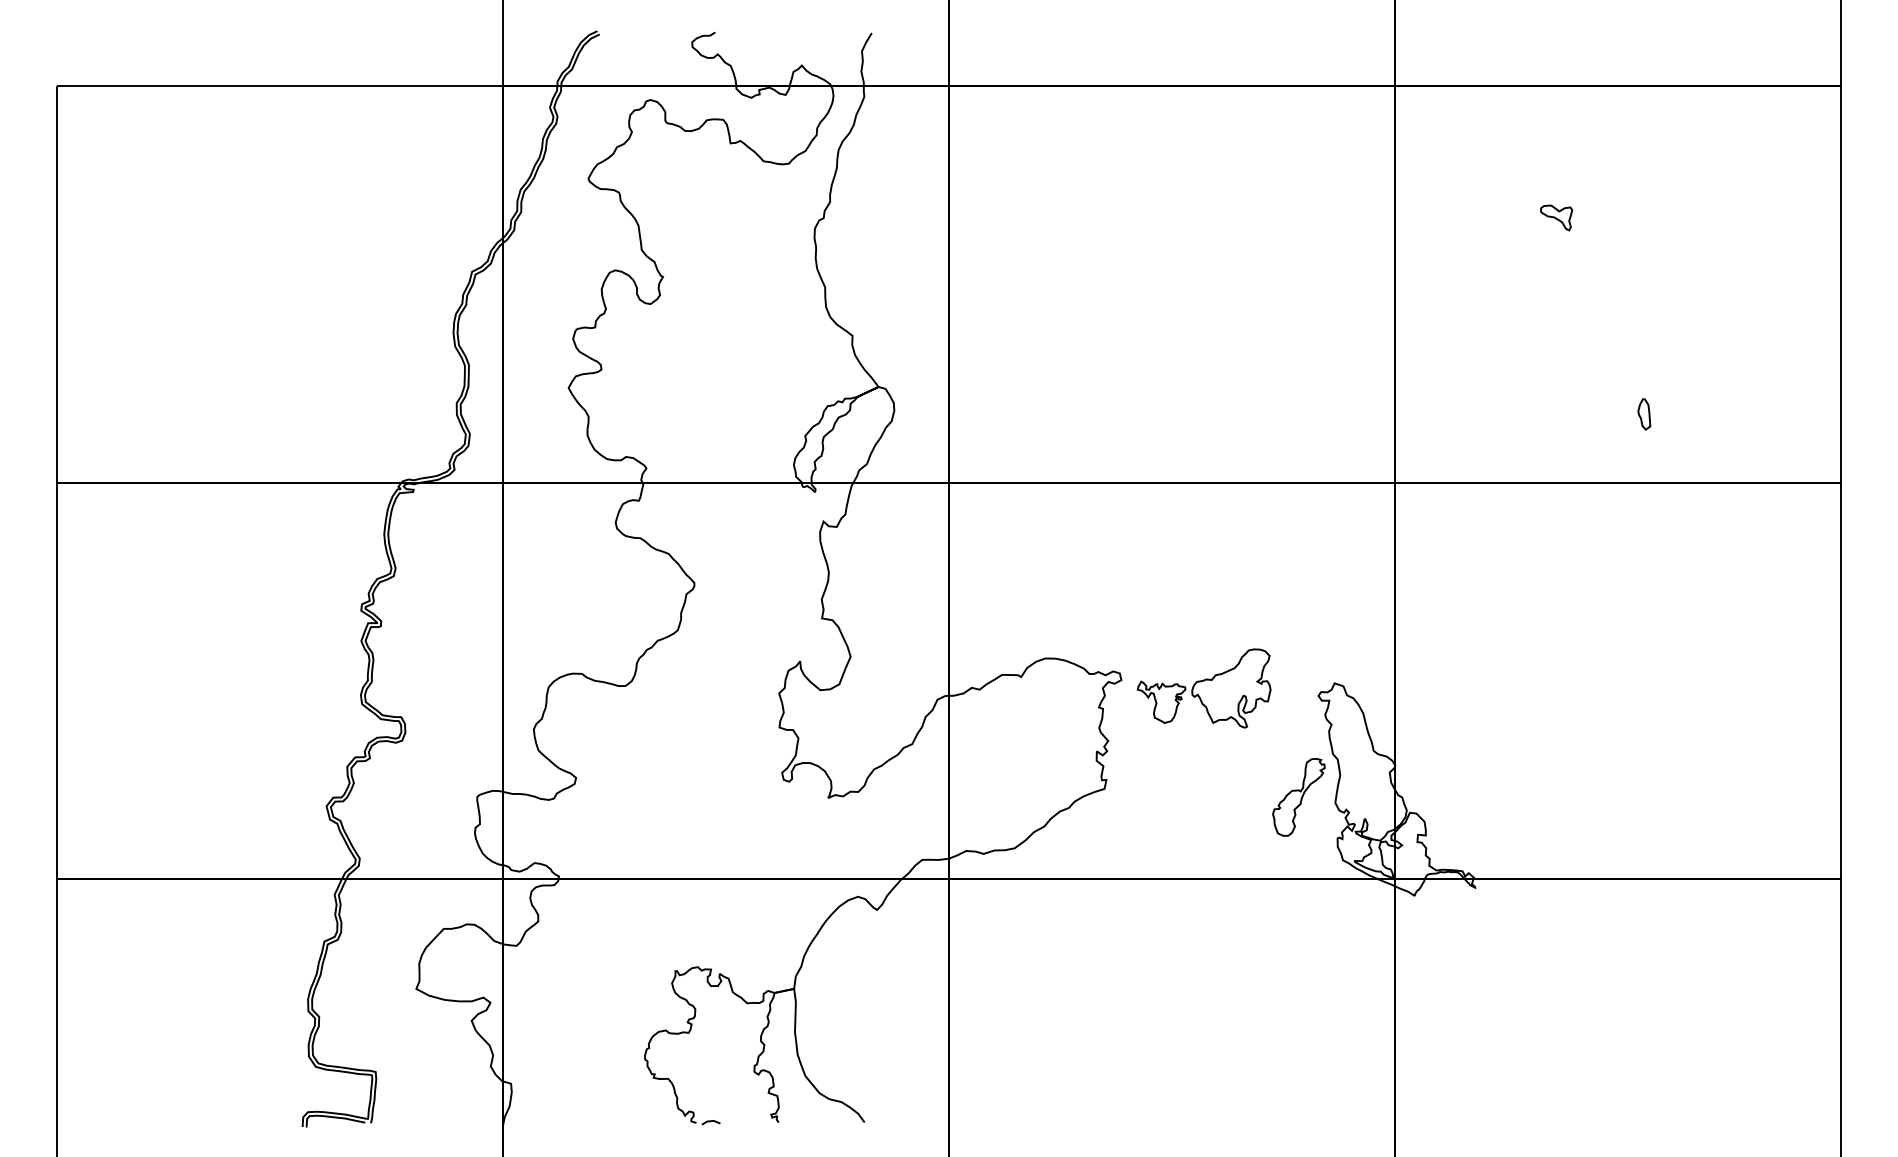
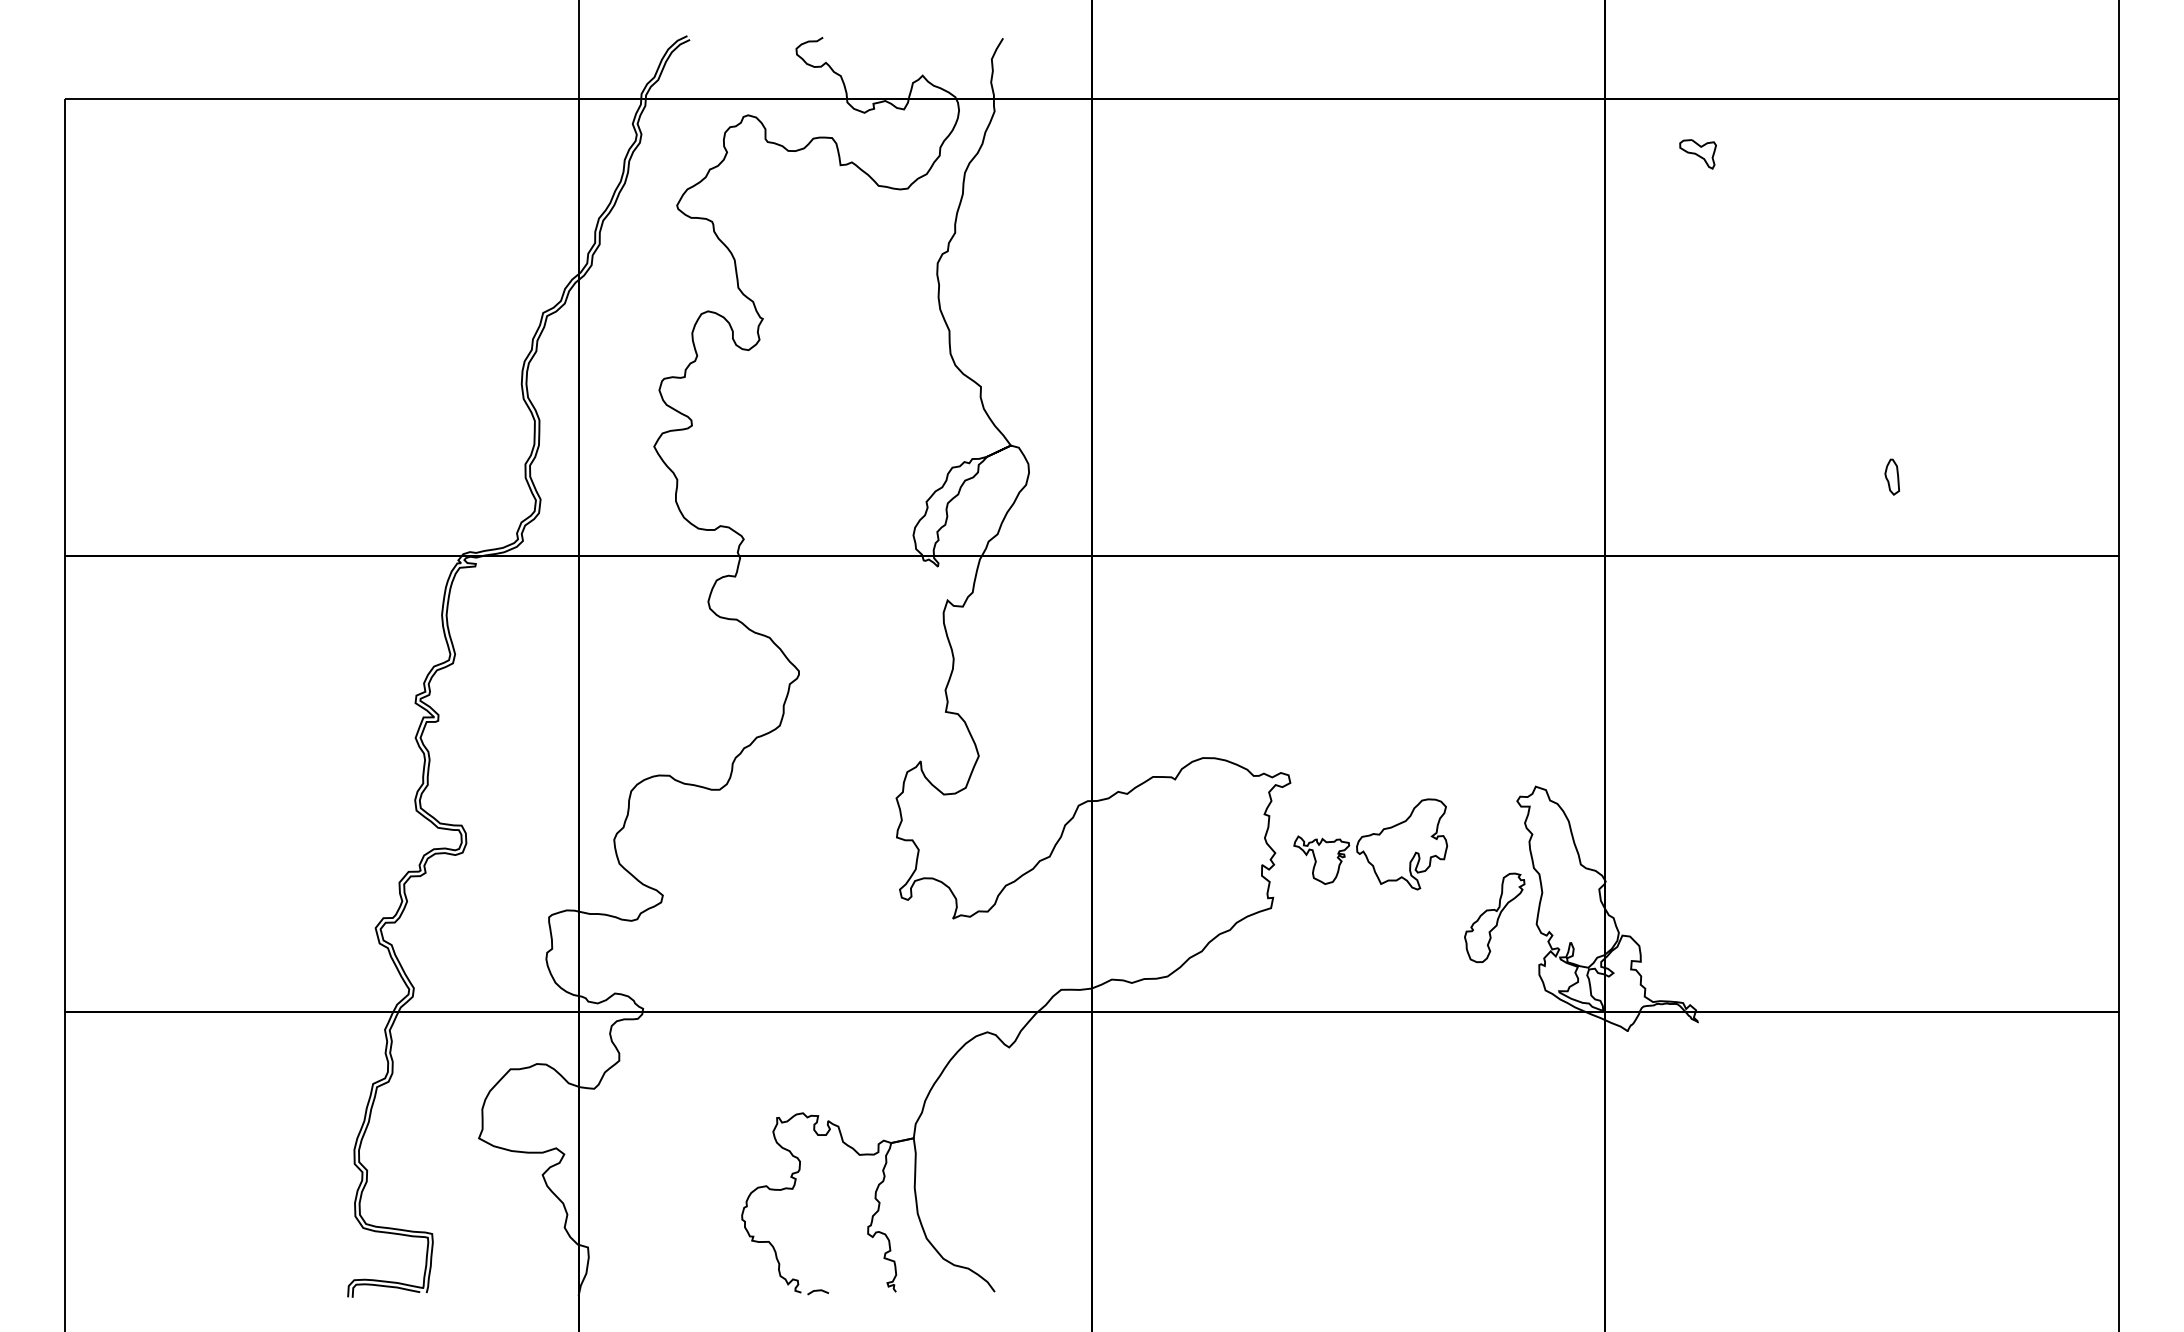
part: (1556, 217) -> (1697, 153), moved
part: (1203, 688) -> (1369, 844), moved

